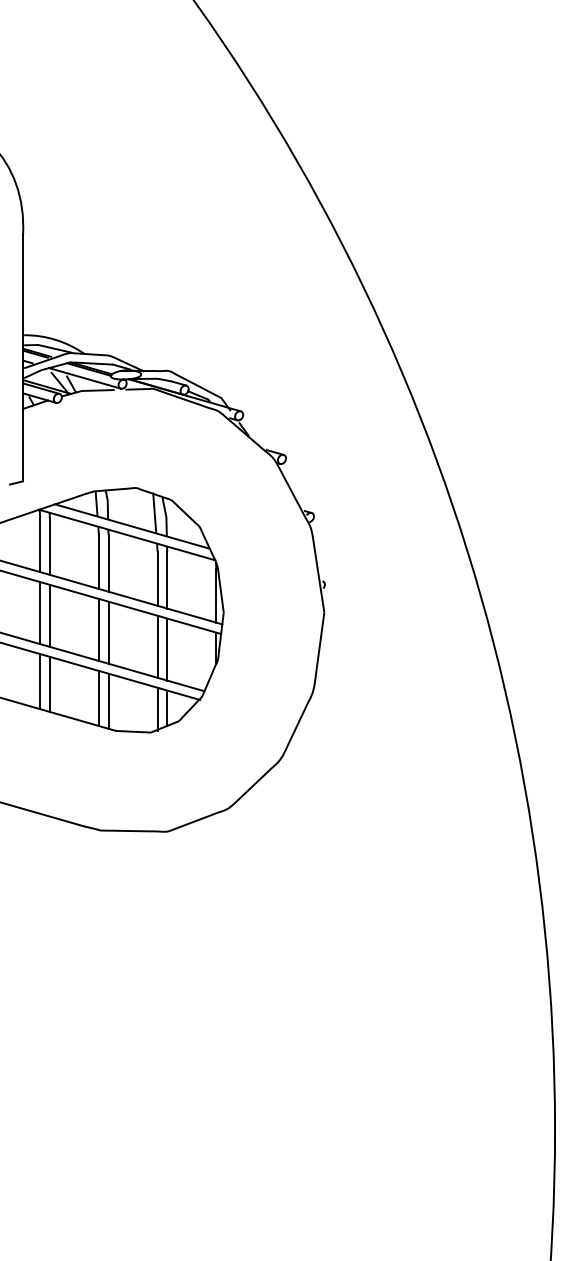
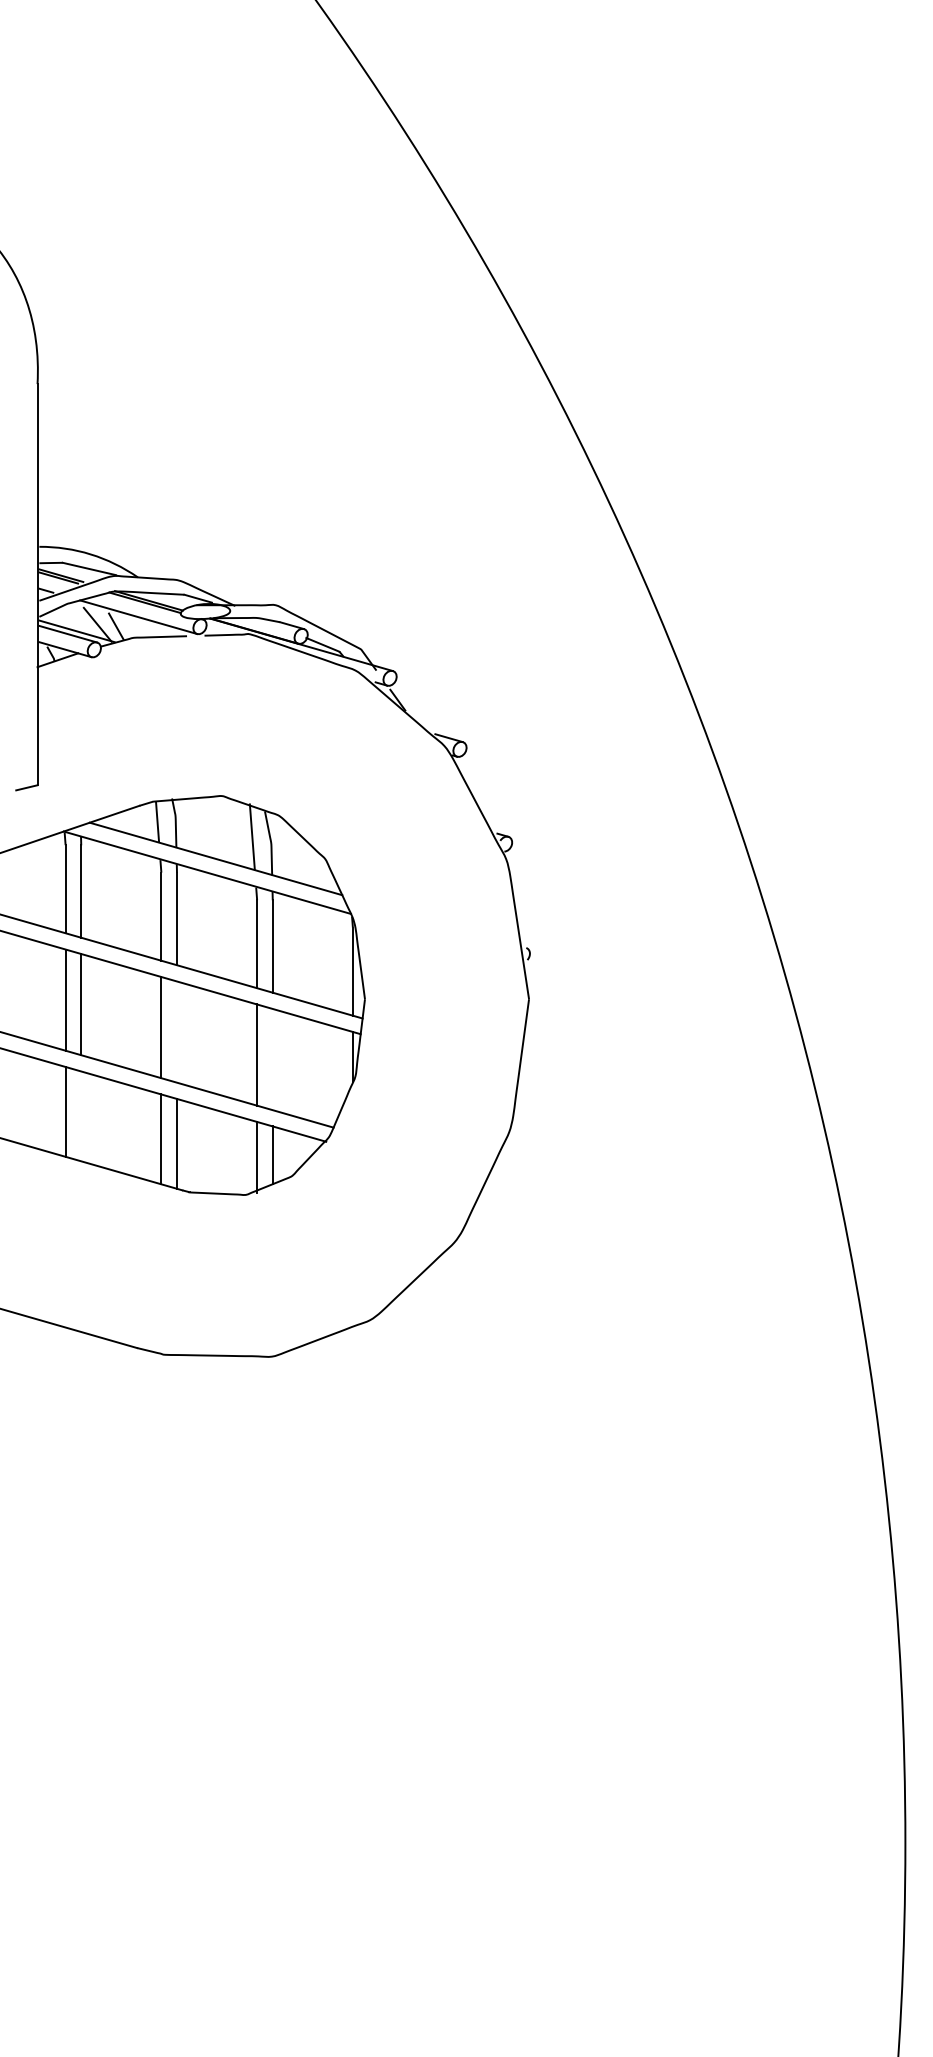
line: (108, 632) -> (176, 1031), removed
line: (167, 649) -> (273, 1059), removed
line: (49, 683) -> (80, 1114), removed

